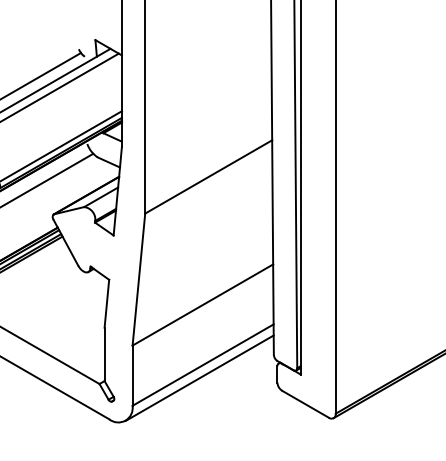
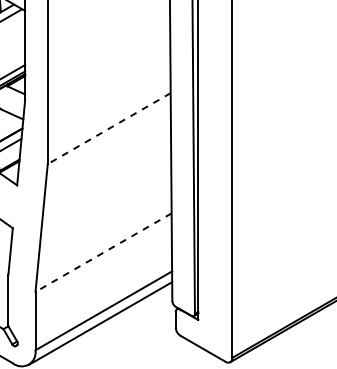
line: (208, 177) -> (109, 129), solid -> dashed
line: (202, 305) -> (103, 253), solid -> dashed

